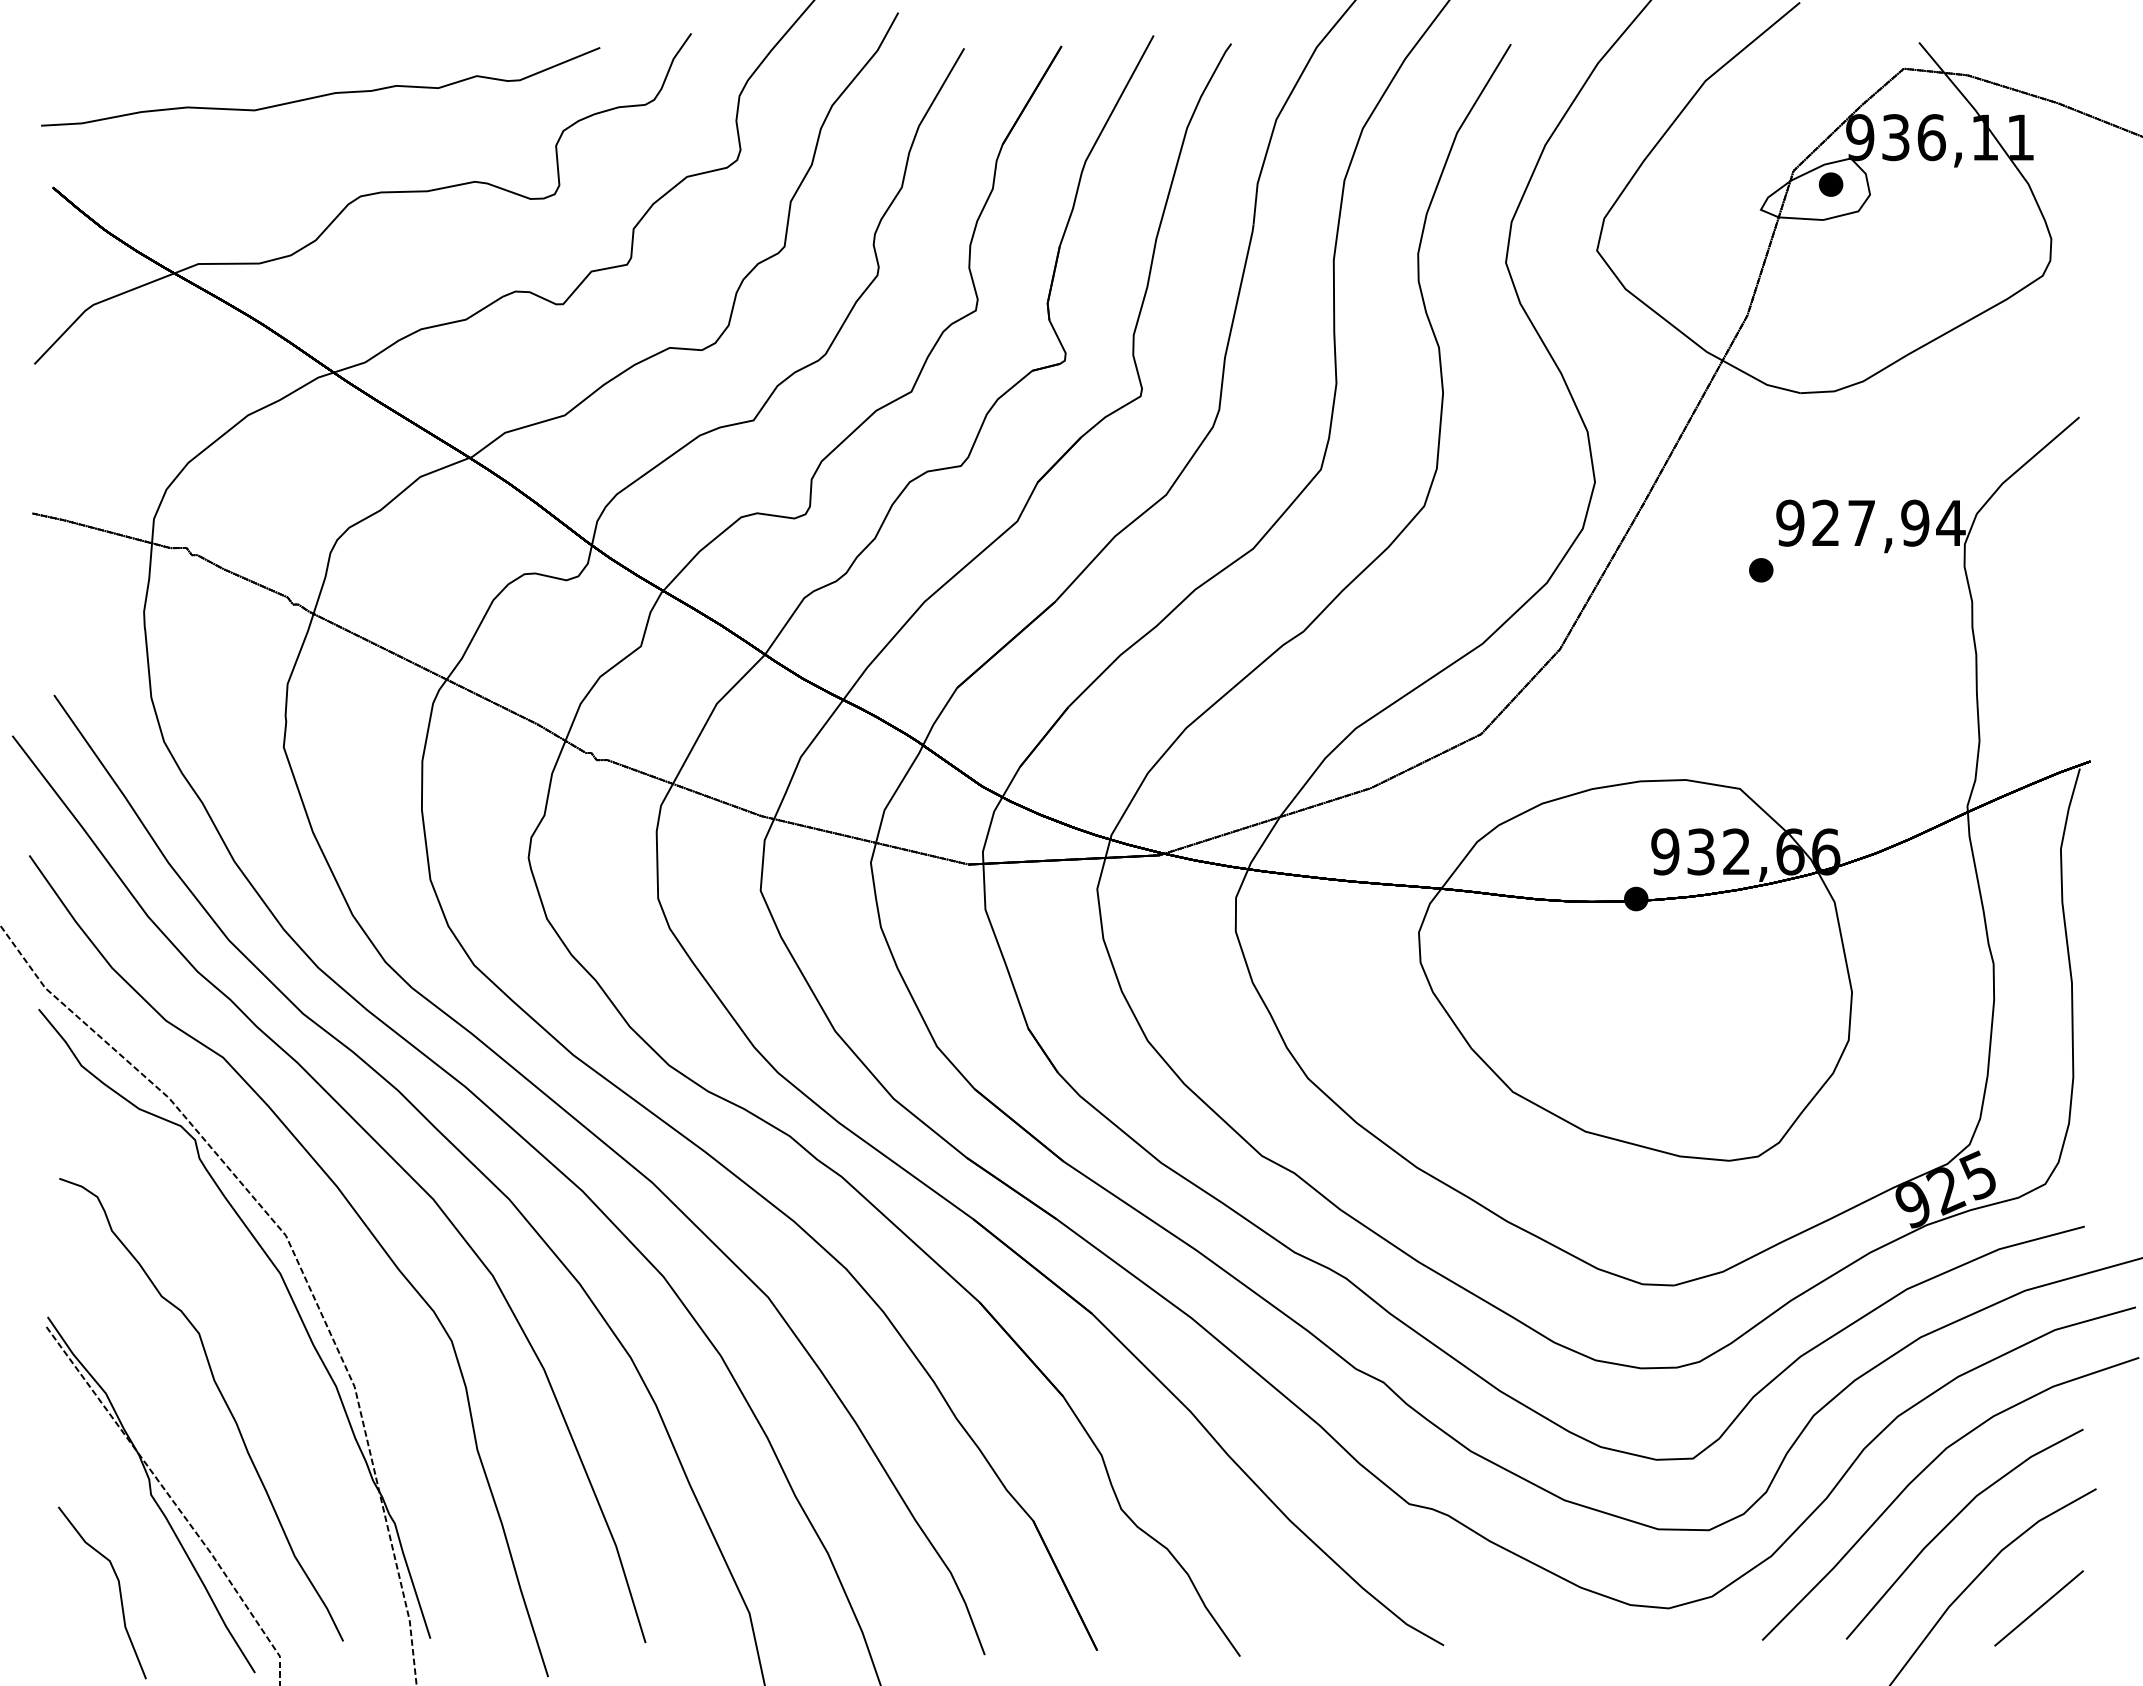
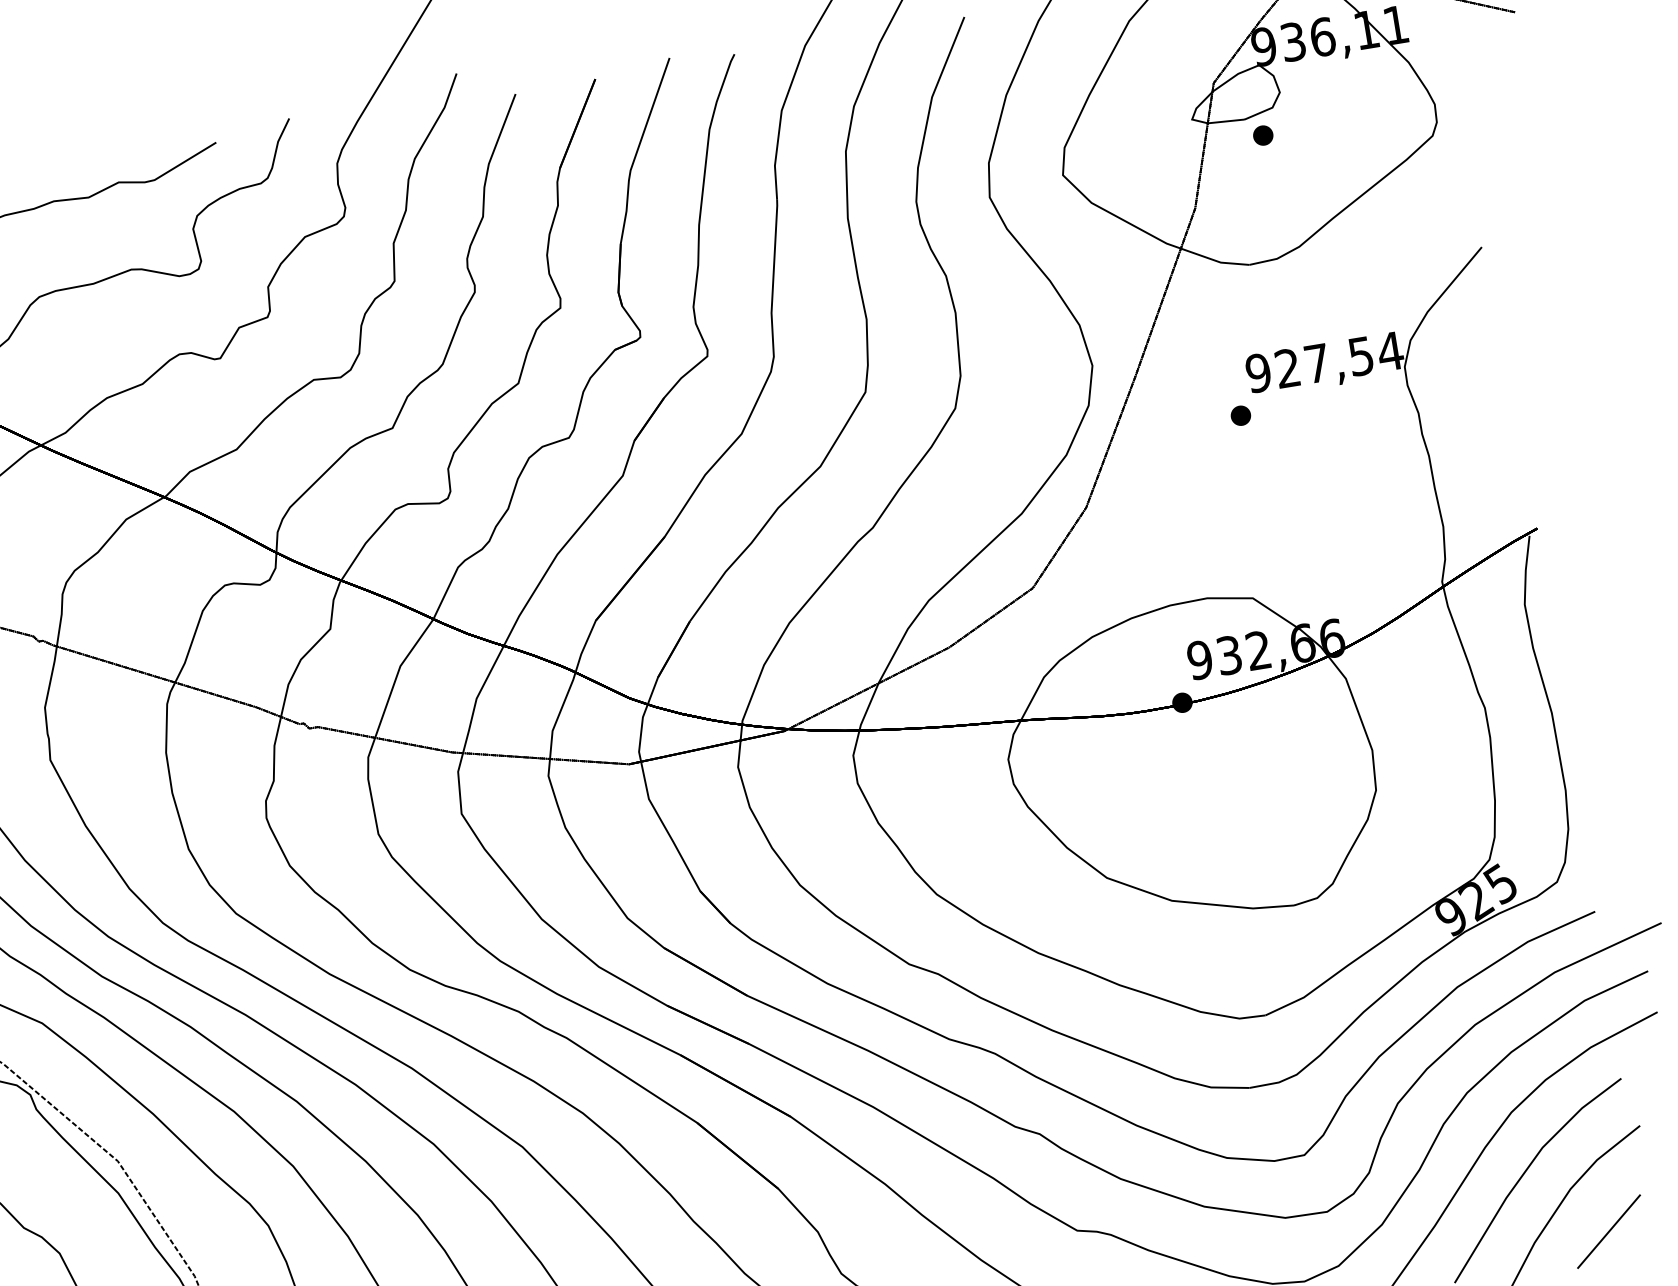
part: (1830, 184) -> (1262, 135), moved
text: (1915, 522) -> (1361, 355), 927,94 -> 927,54

